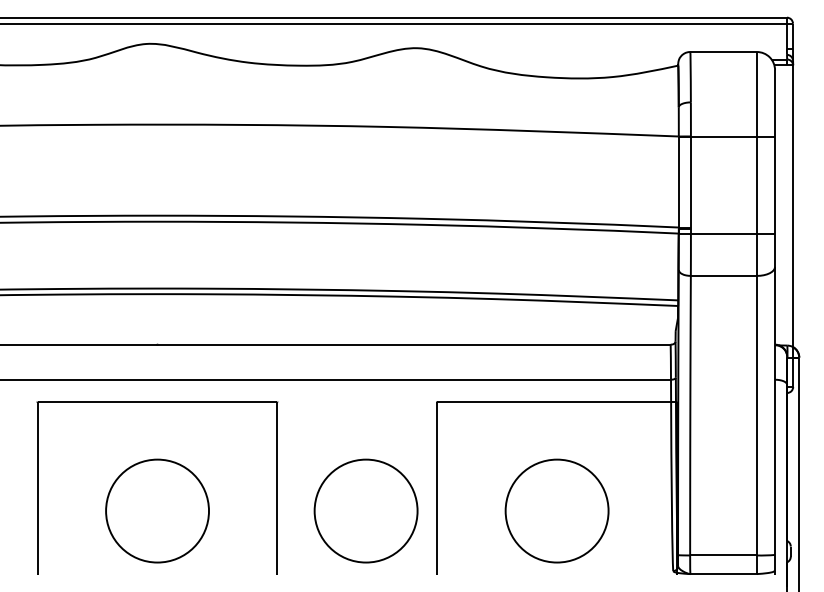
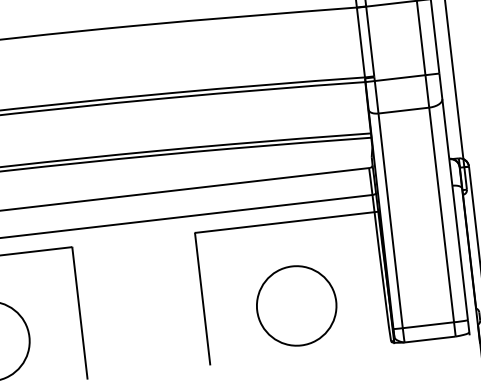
part: (365, 510) -> (149, 322), removed

